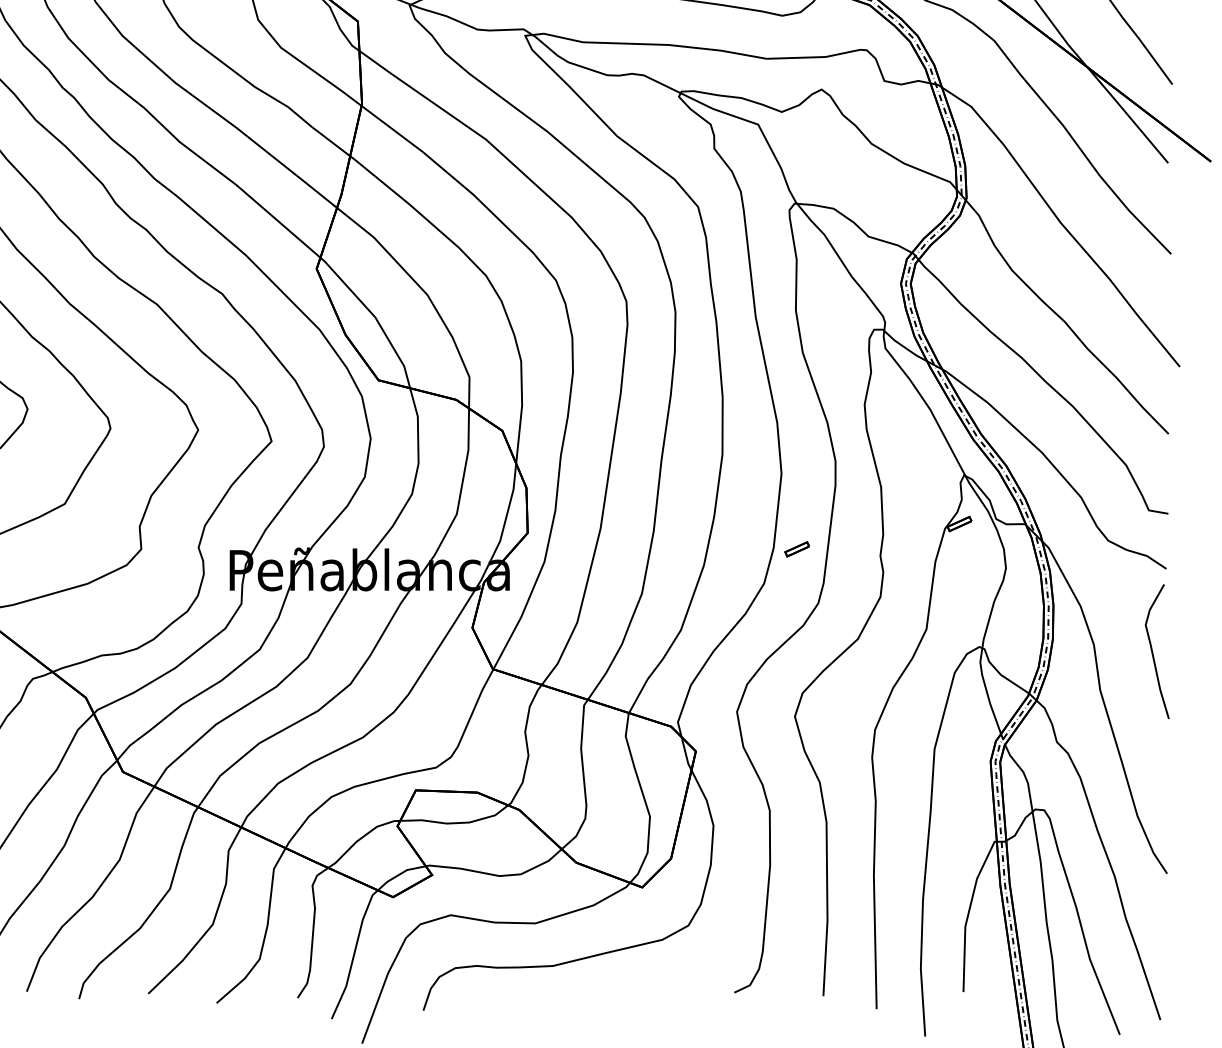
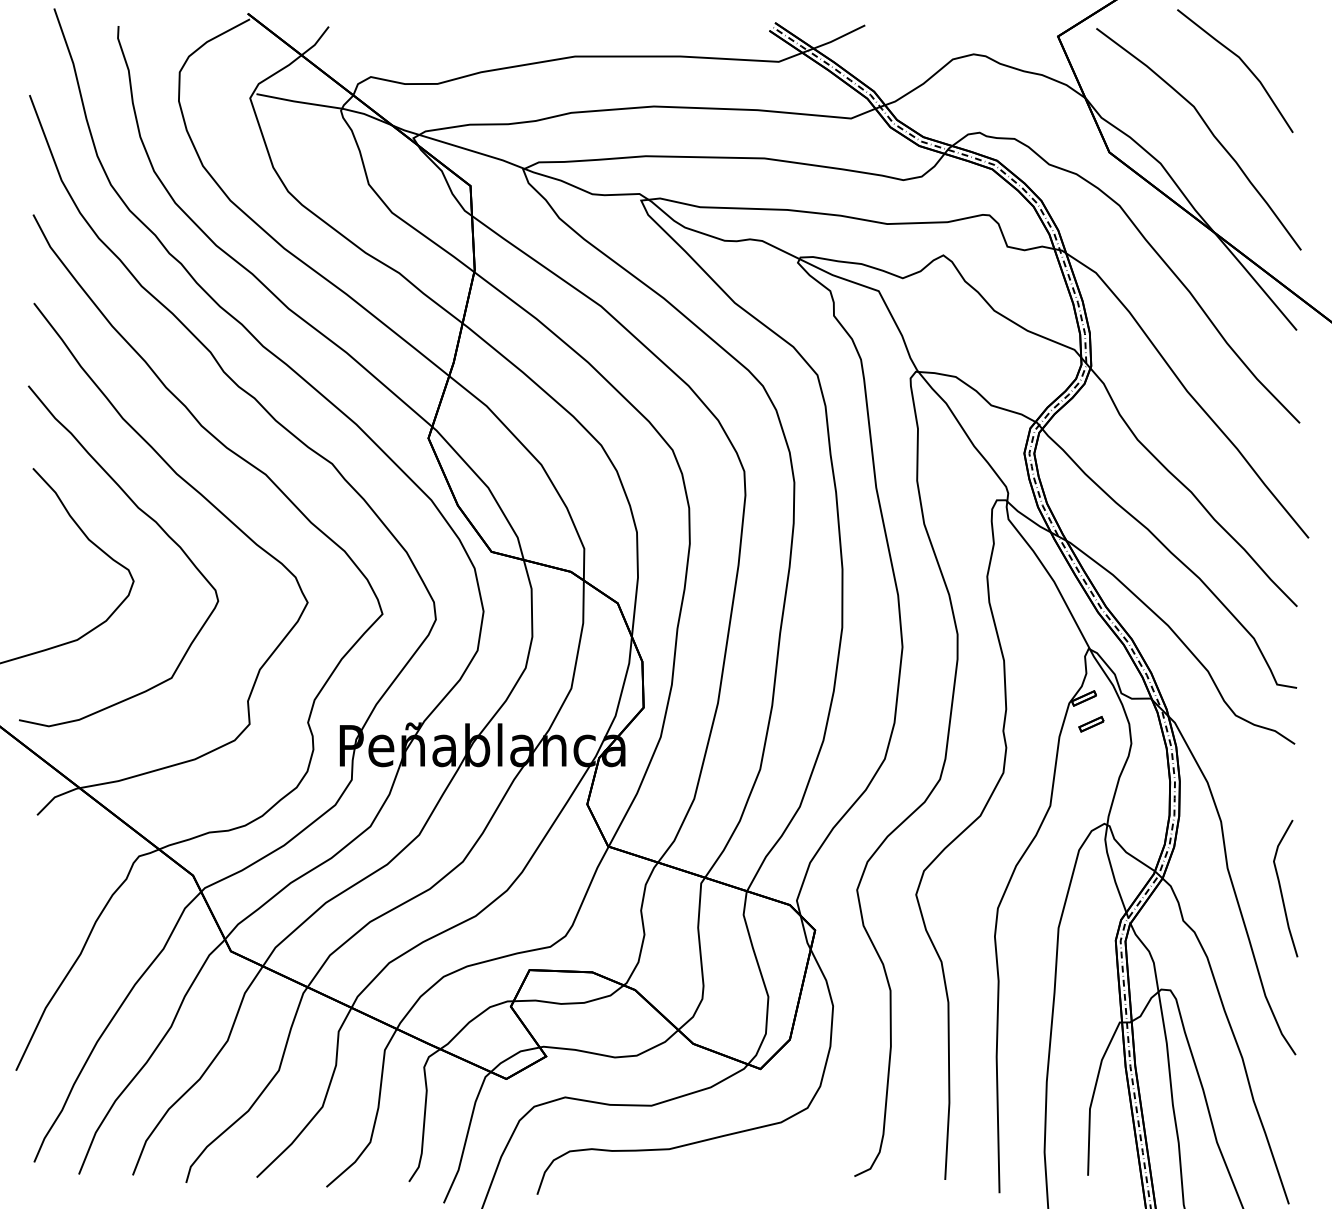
part: (797, 549) -> (1091, 724), moved
curve: (1153, 651) -> (1281, 888), moved

